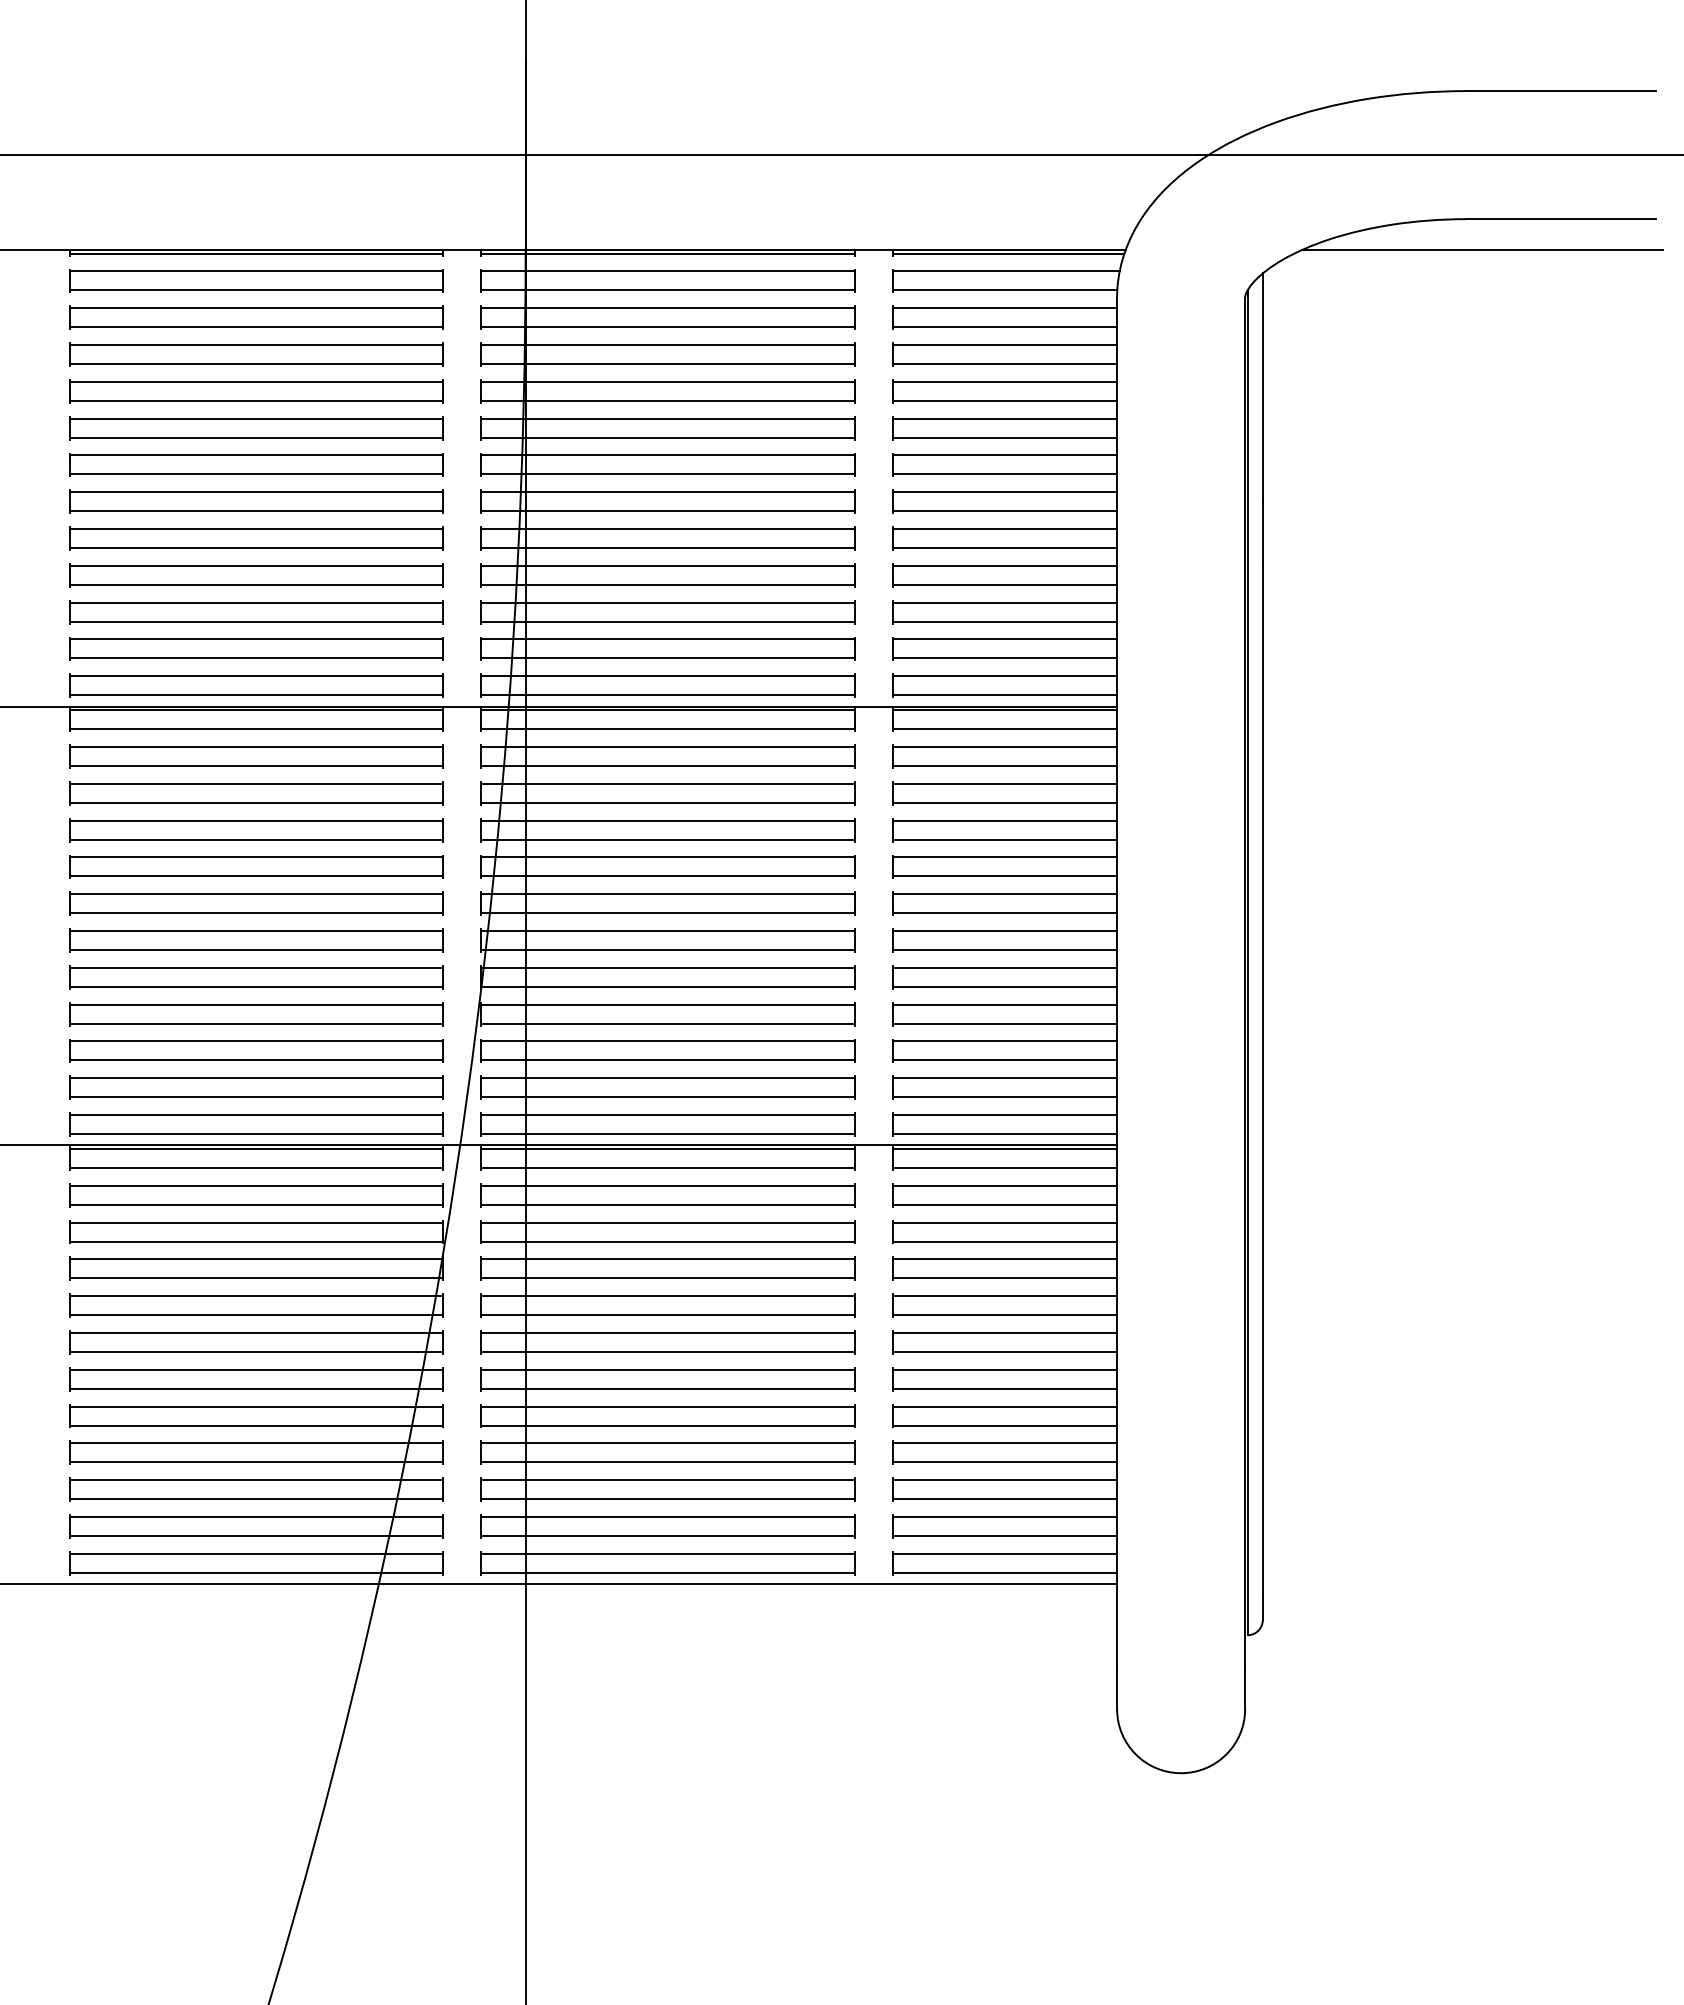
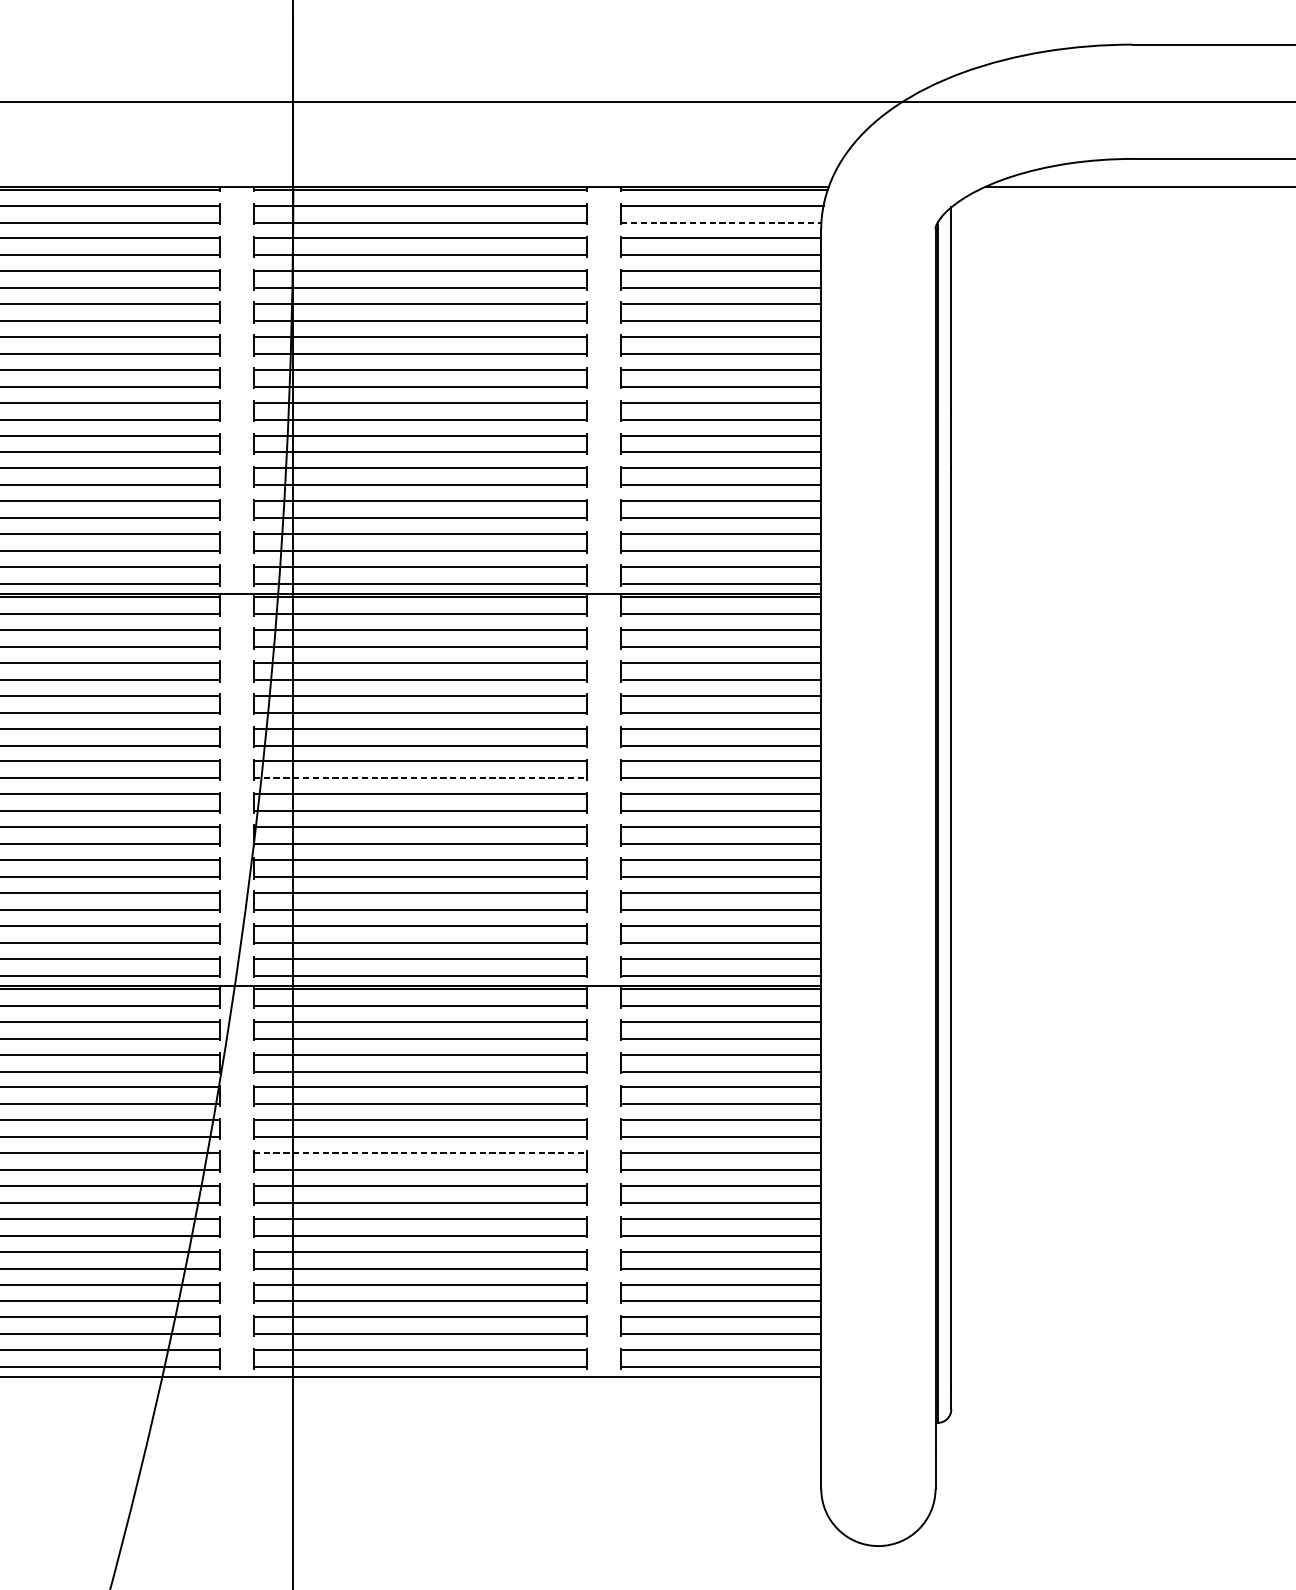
line: (1005, 290) -> (721, 222), solid -> dashed
line: (668, 913) -> (420, 778), solid -> dashed
line: (668, 1332) -> (420, 1152), solid -> dashed

